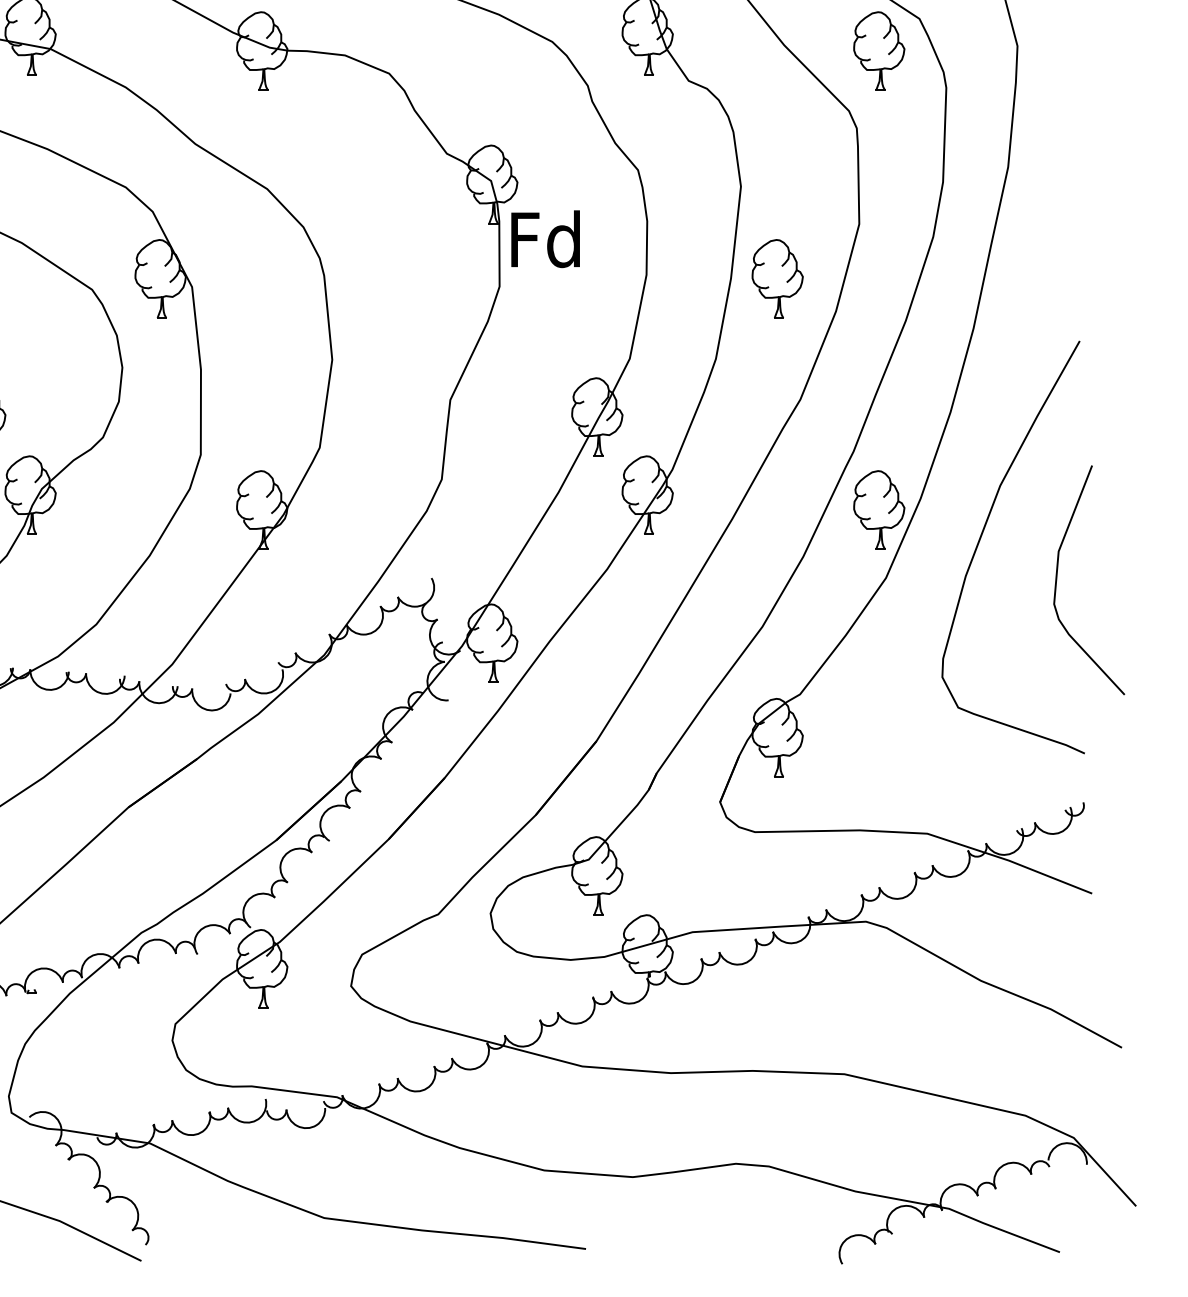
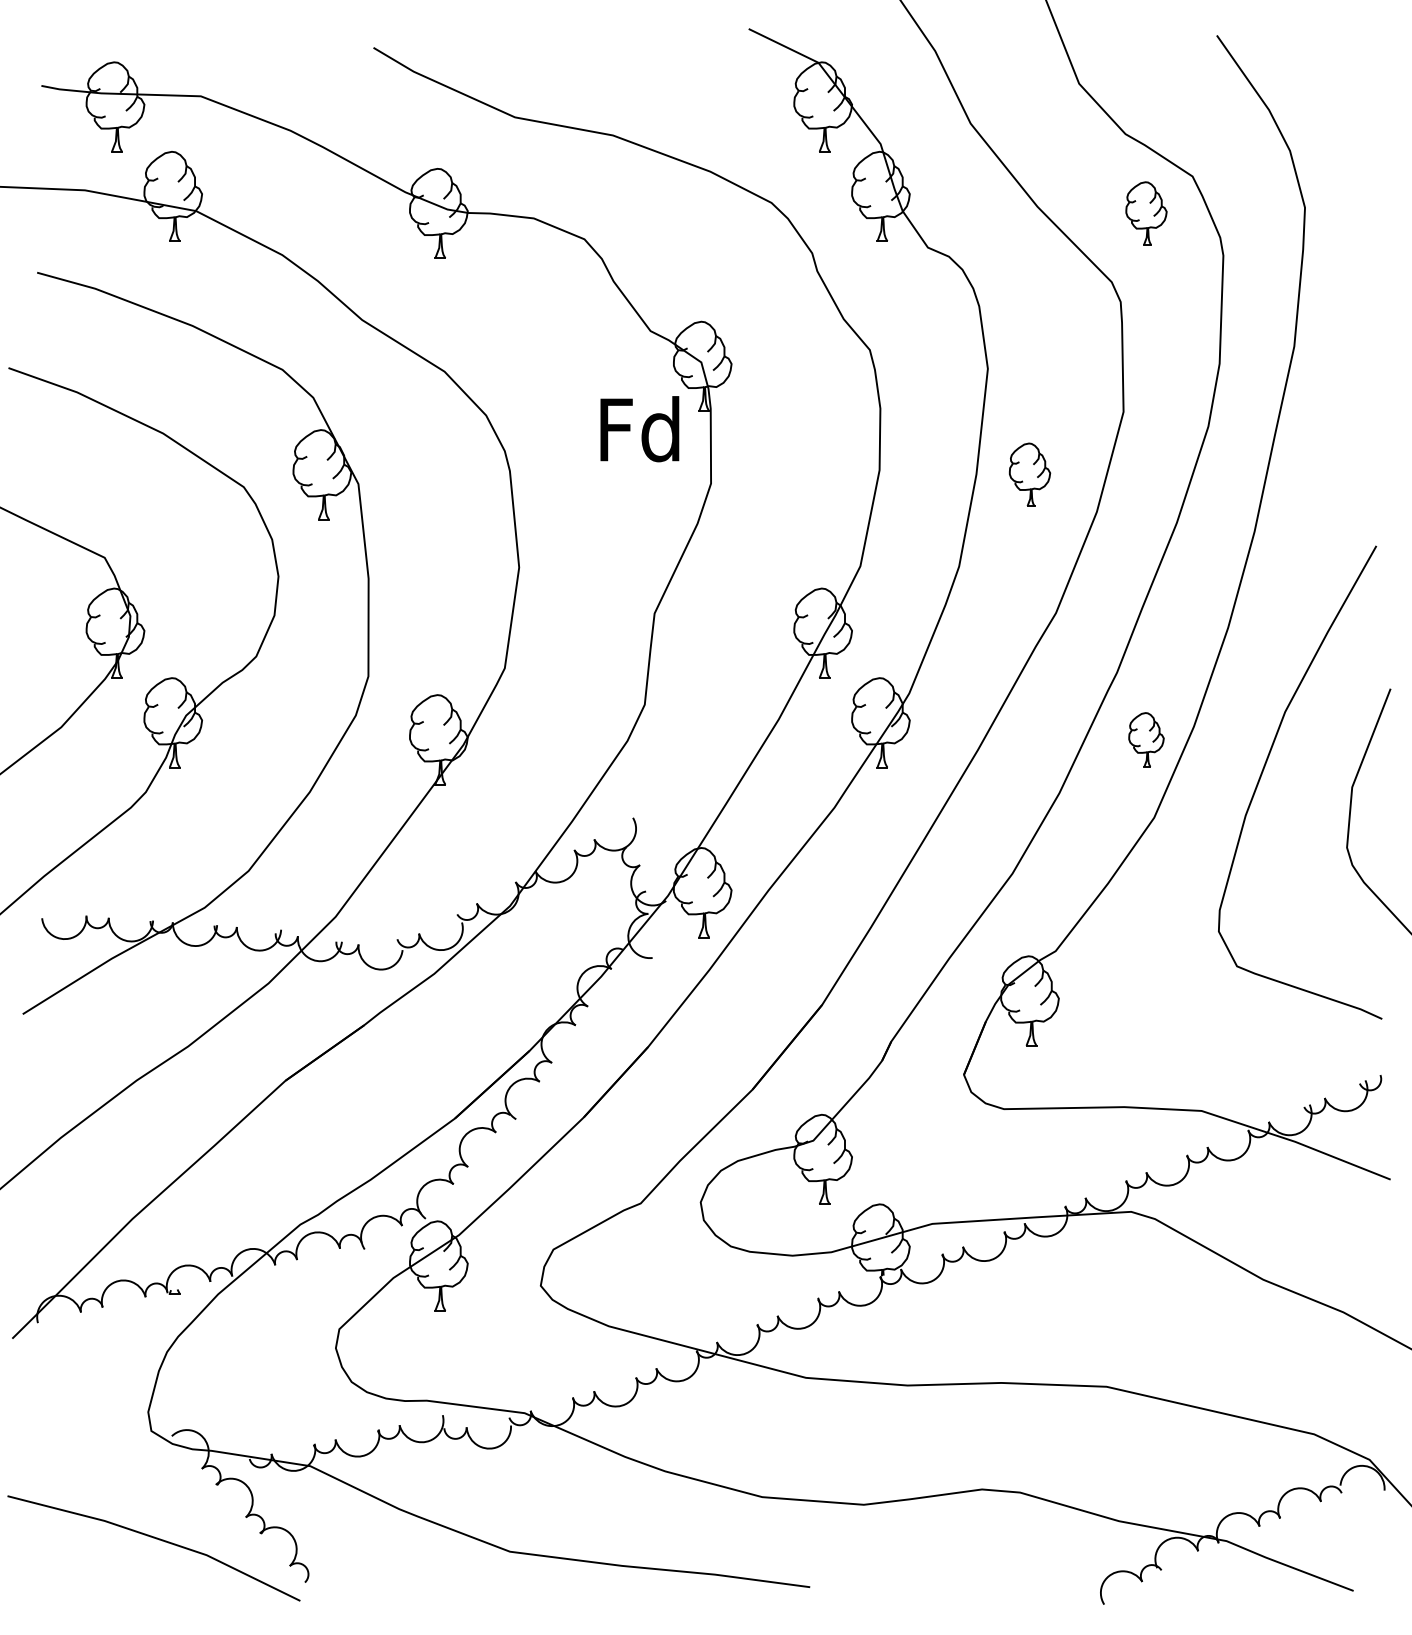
part: (879, 51) -> (1146, 213), size x0.7
text: (545, 239) -> (639, 429), moved
part: (777, 278) -> (1029, 474), size x0.7
part: (879, 509) -> (1146, 739), size x0.6

